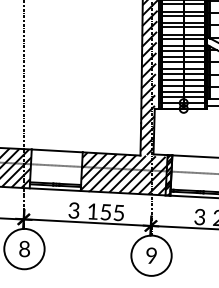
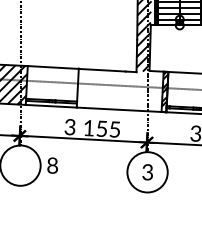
hatch: (126, 173) -> (122, 90), removed
text: (24, 248) -> (52, 165), moved
text: (151, 255) -> (147, 172), 9 -> 3

